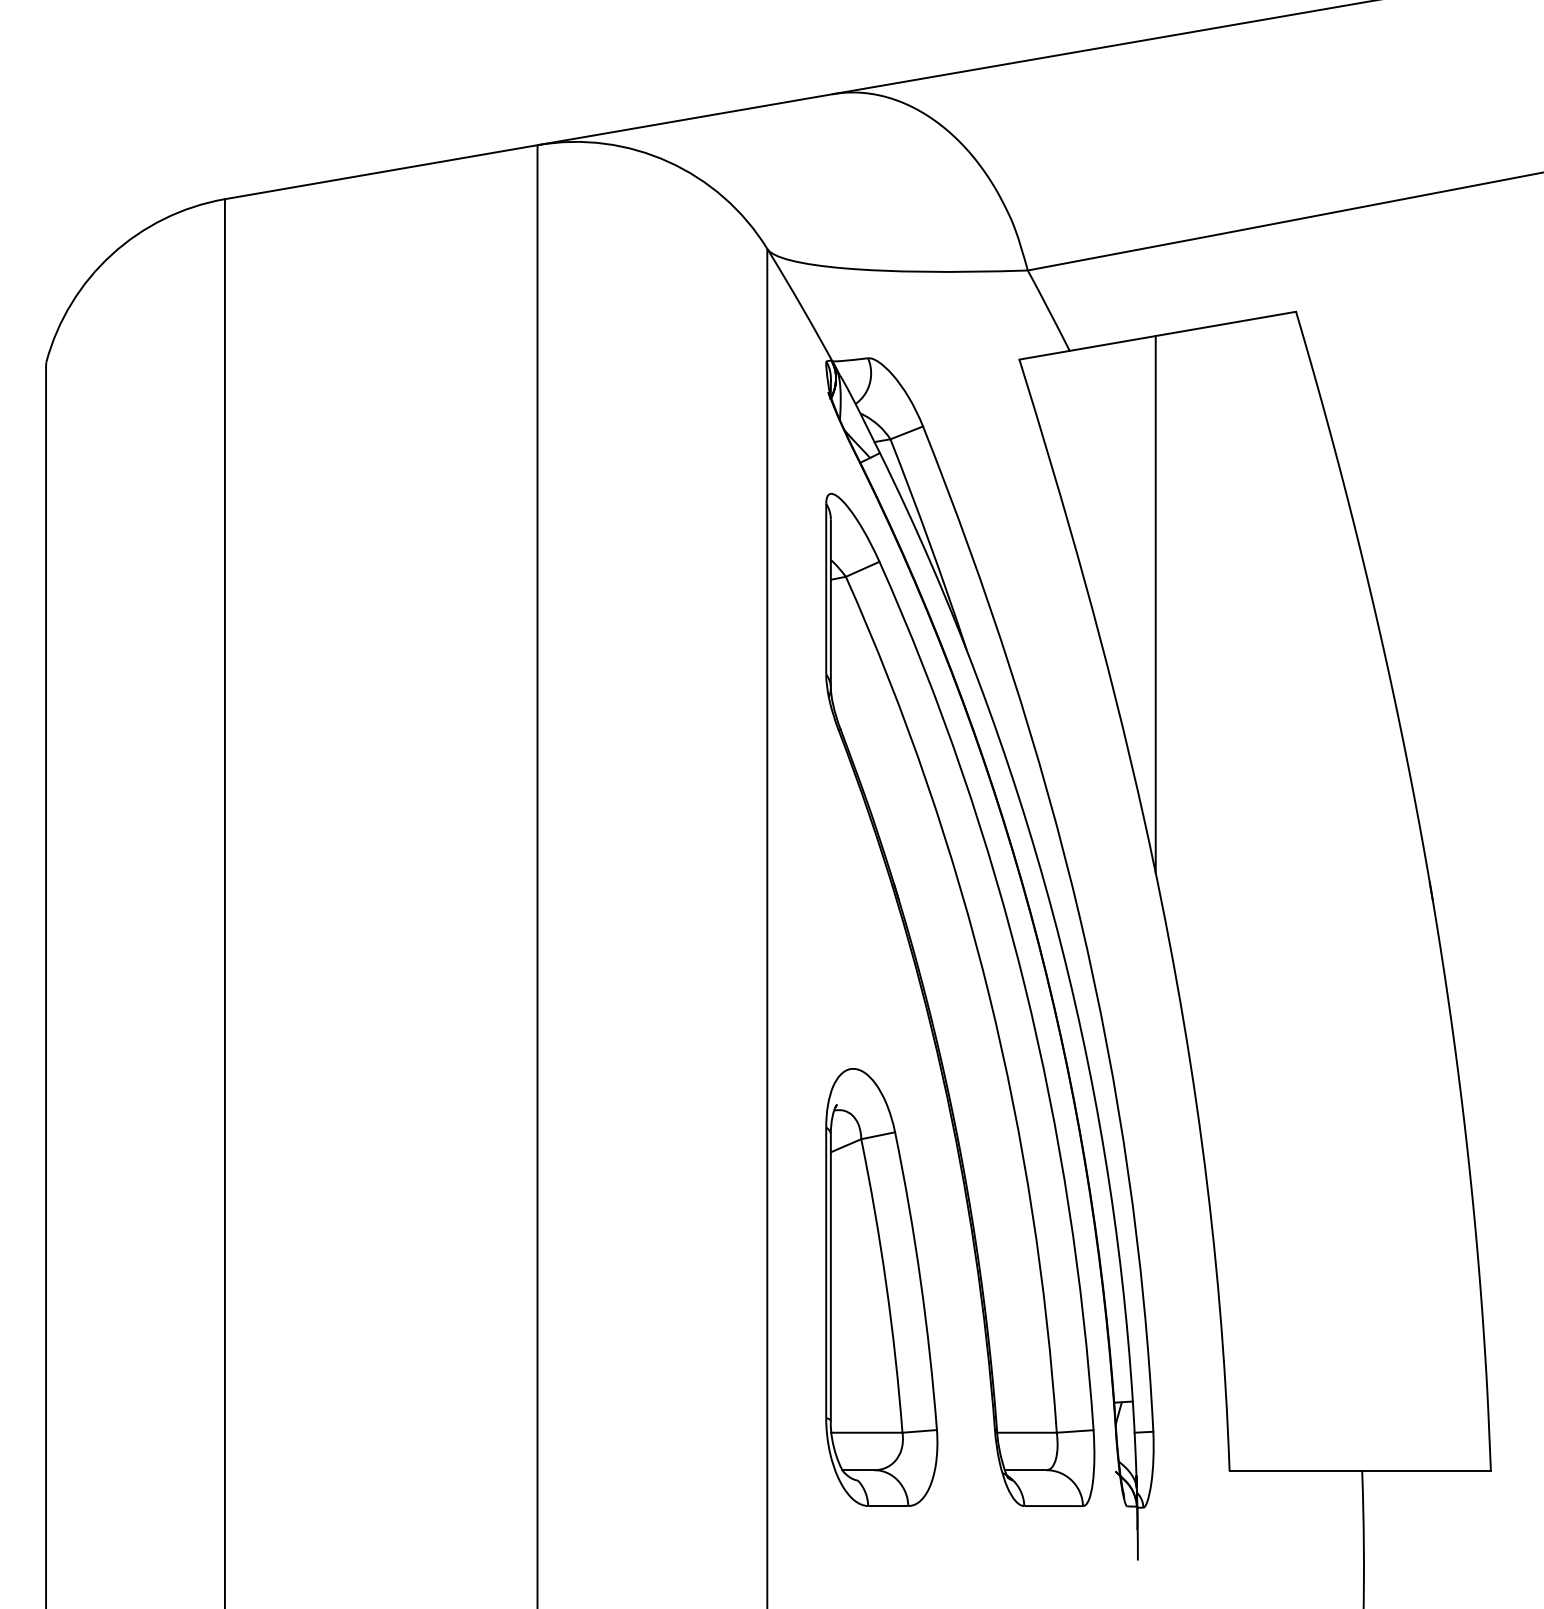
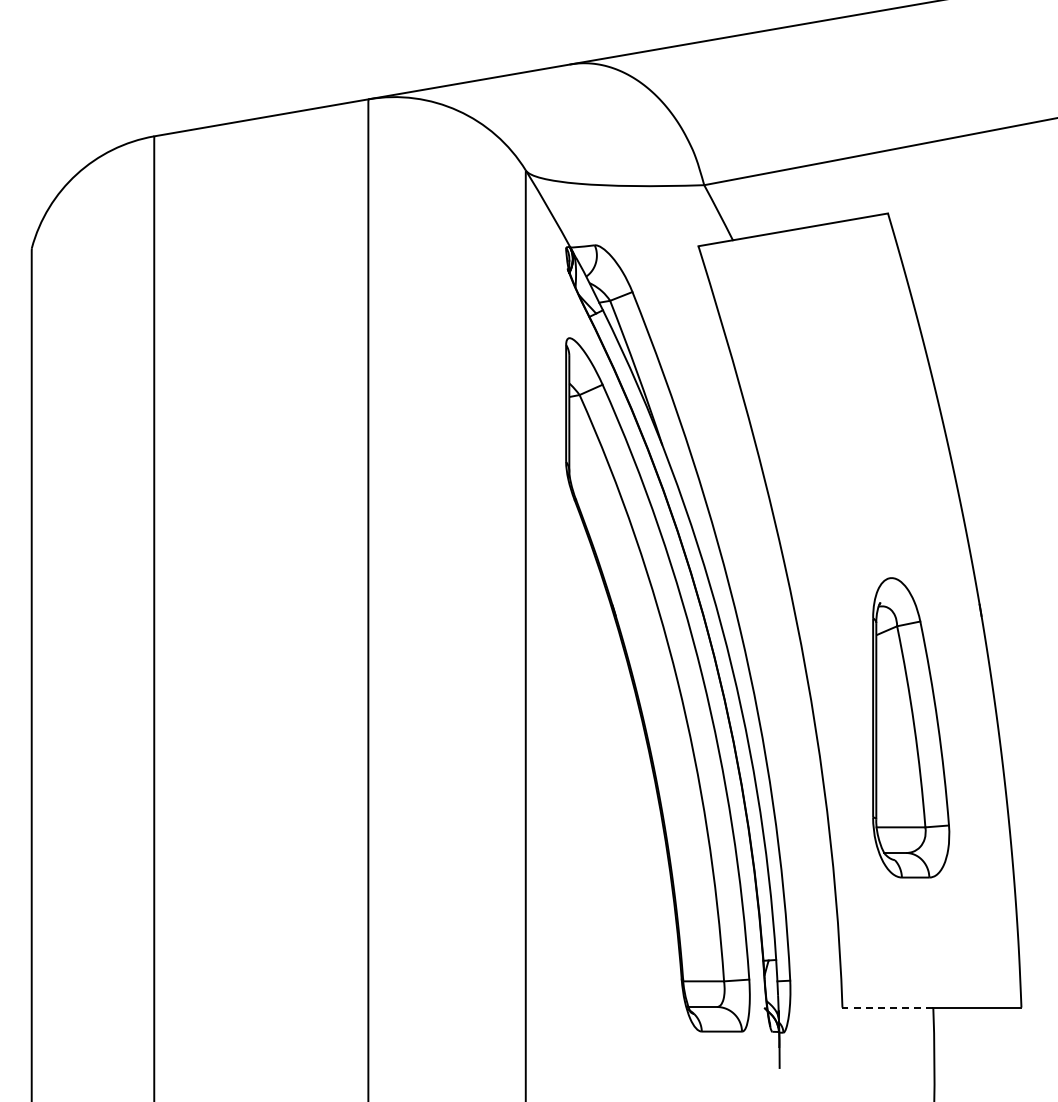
line: (1155, 603) -> (791, 413), removed
part: (882, 1286) -> (911, 727), moved
line: (1295, 1470) -> (887, 1007), solid -> dashed

